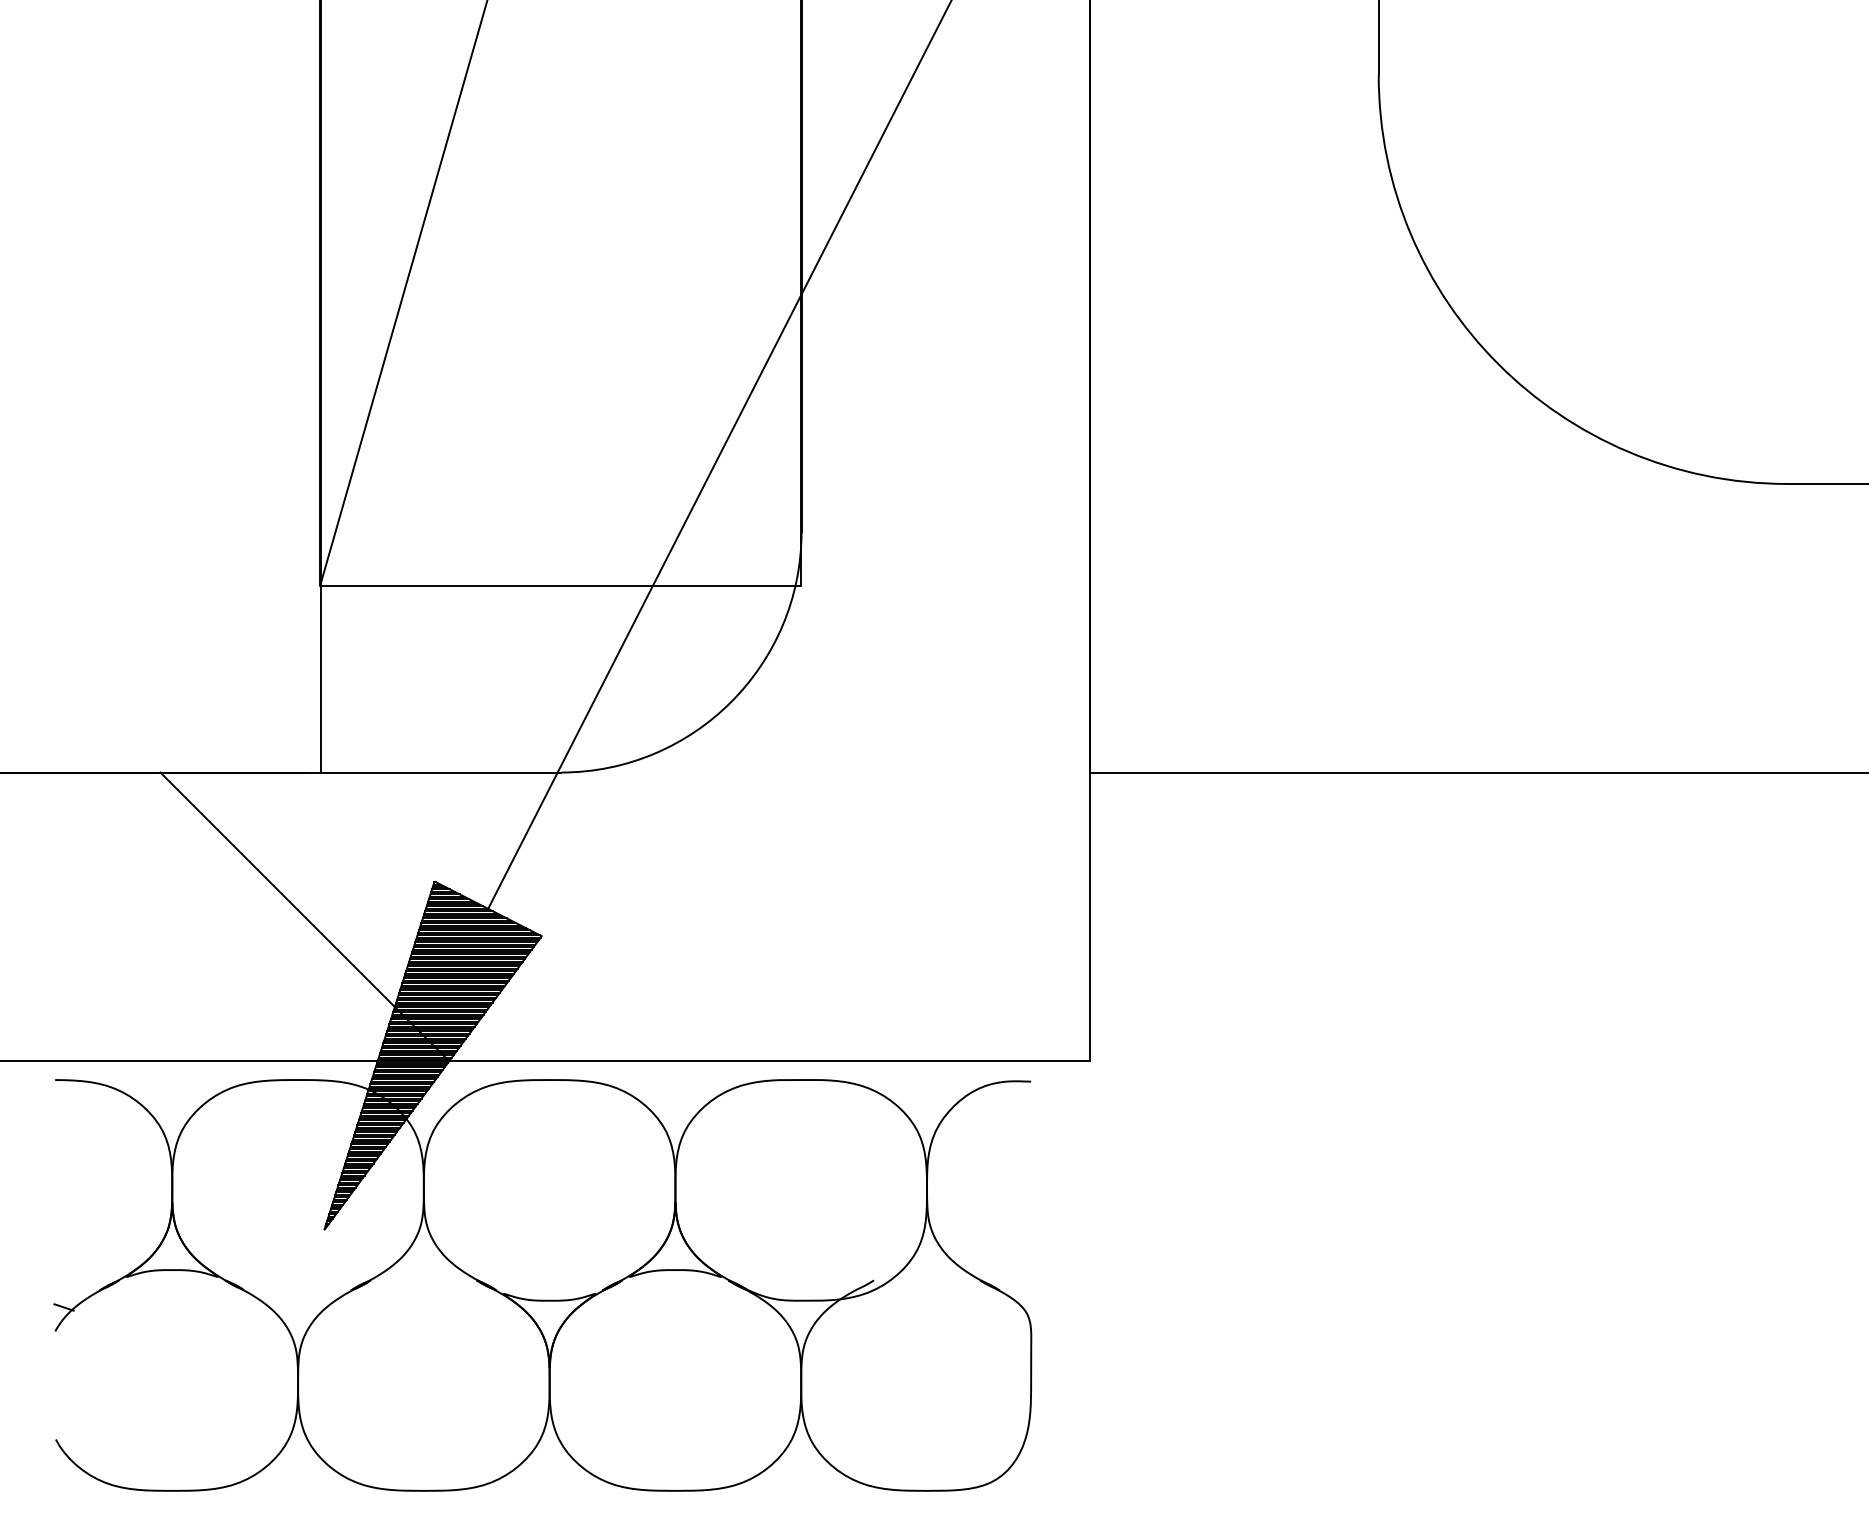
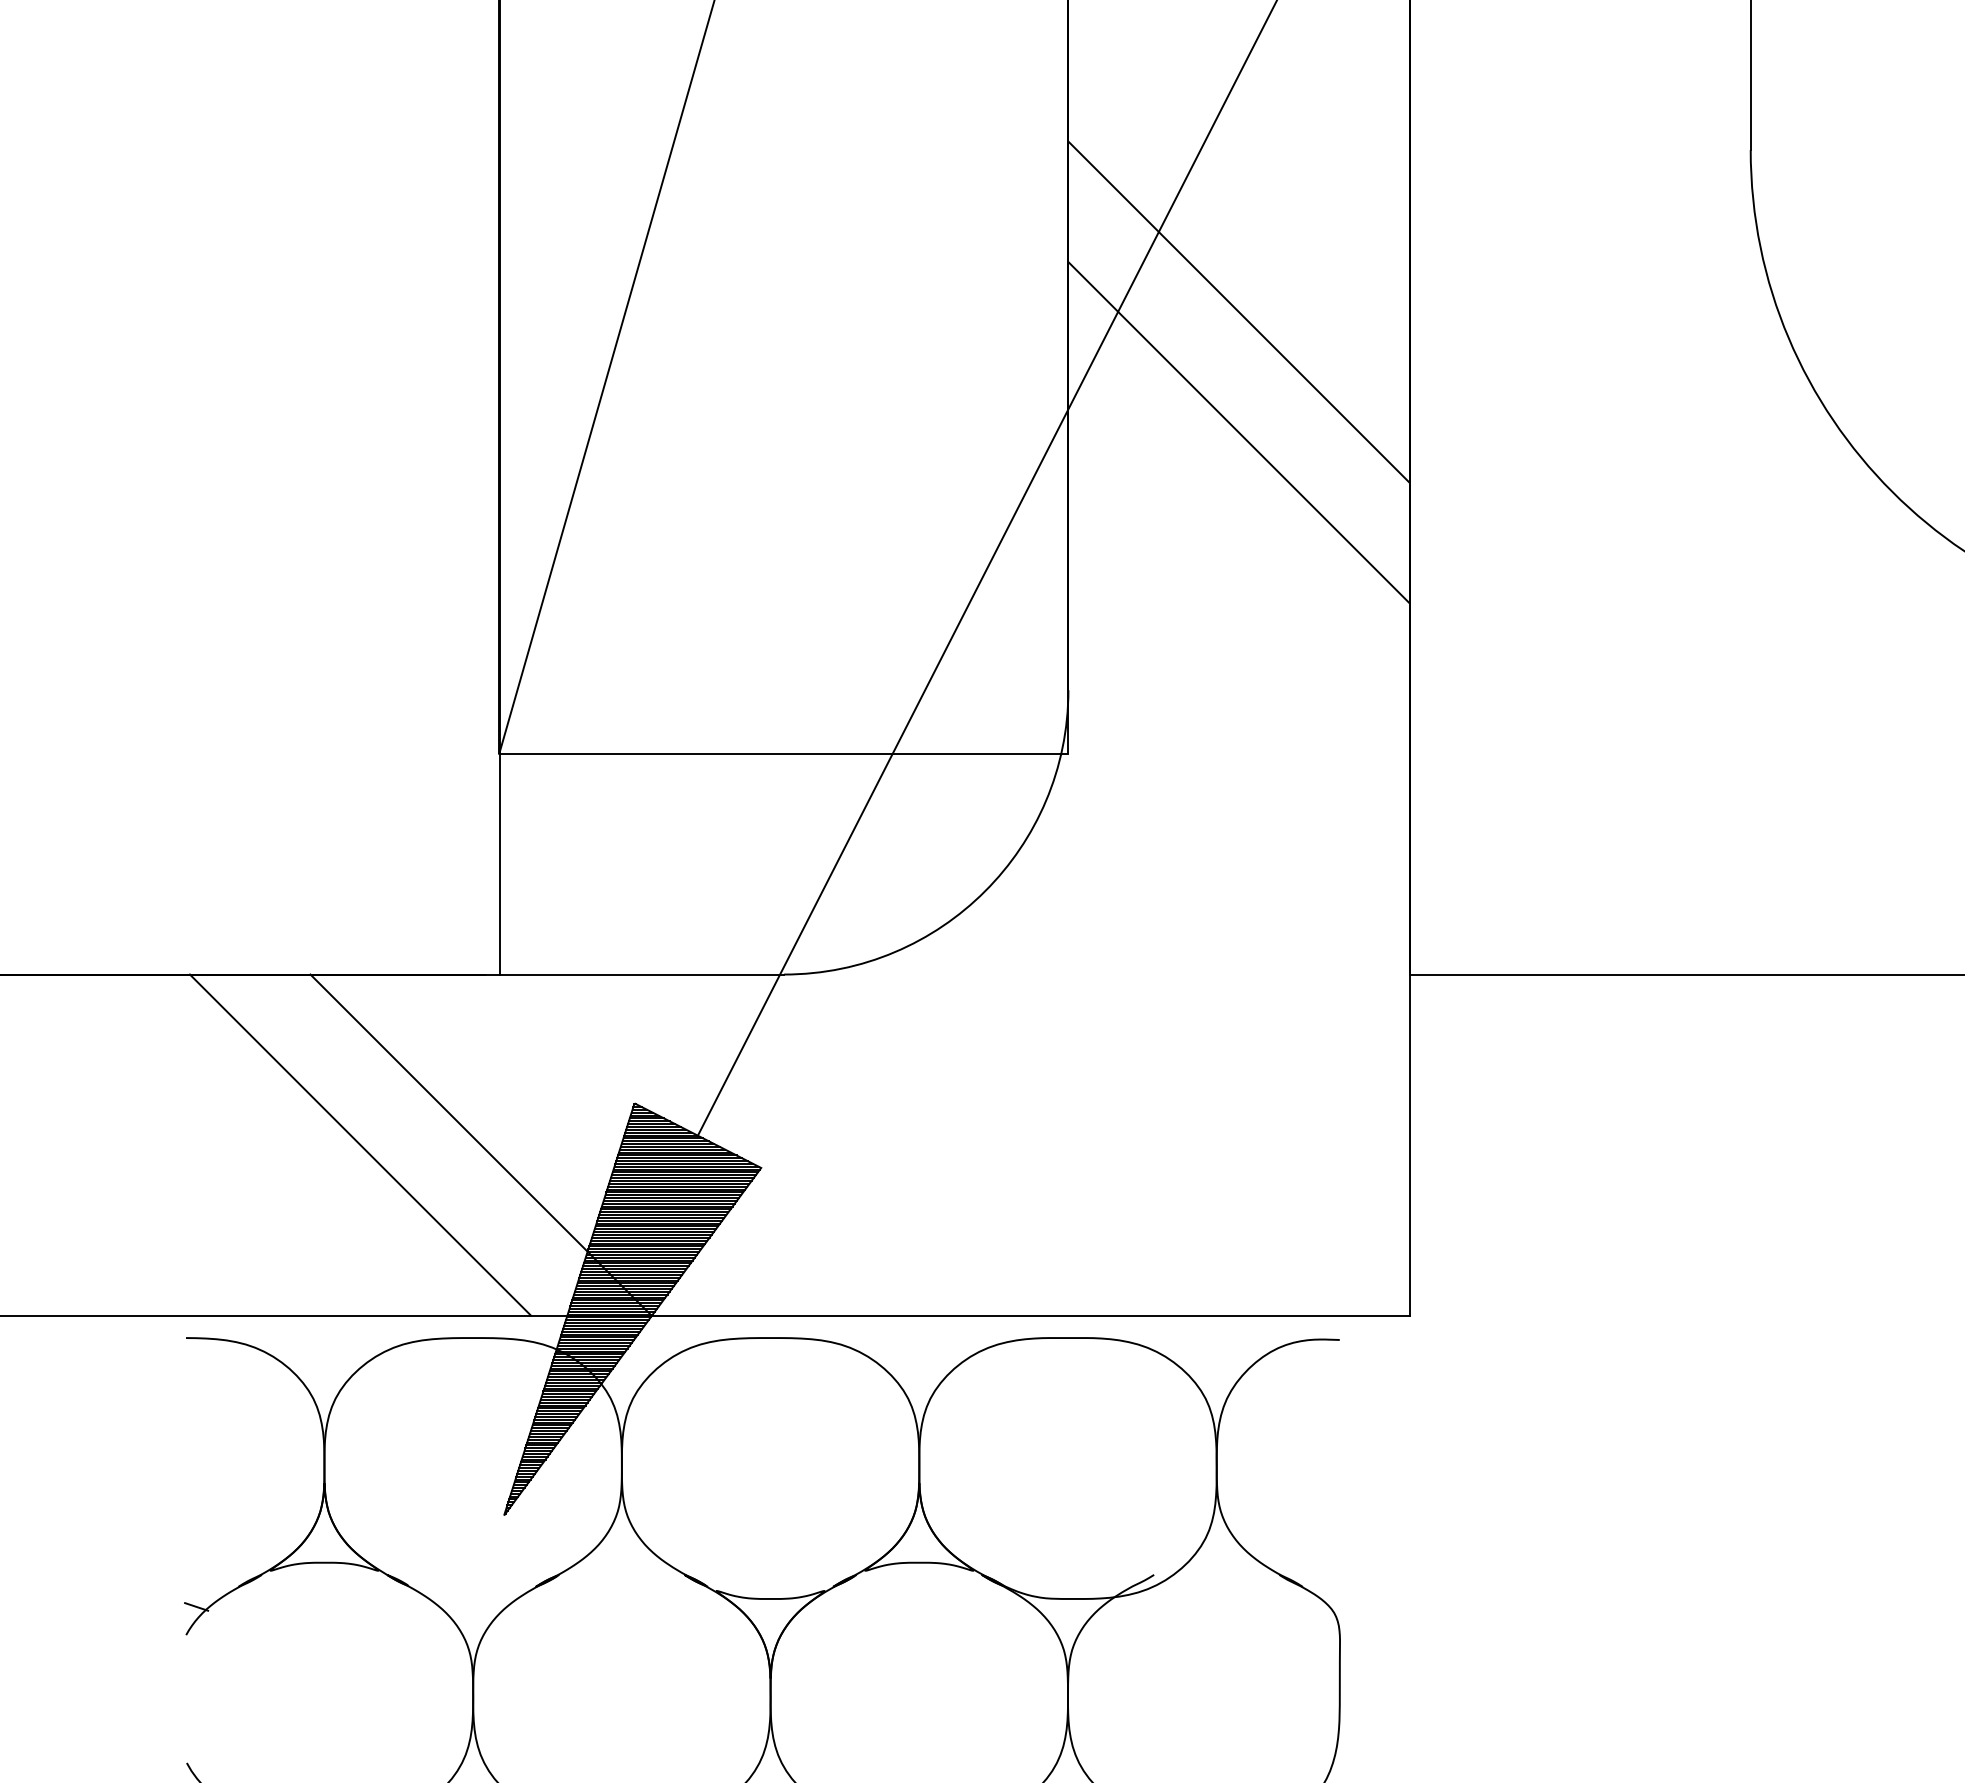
line: (945, 211) -> (1238, 311), added
line: (945, 313) -> (1238, 431), added
line: (202, 916) -> (360, 1144), added

